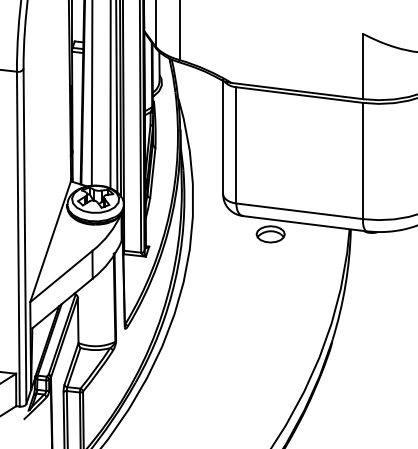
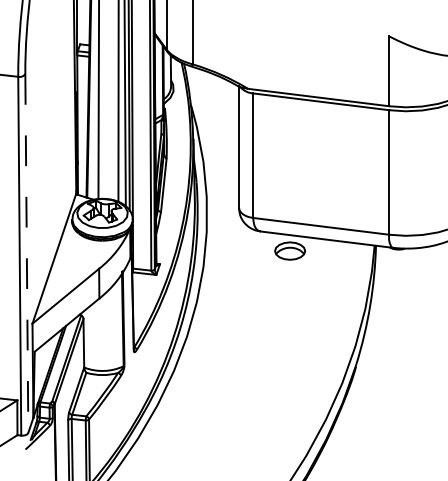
line: (24, 237) -> (26, 254), solid -> dashed

